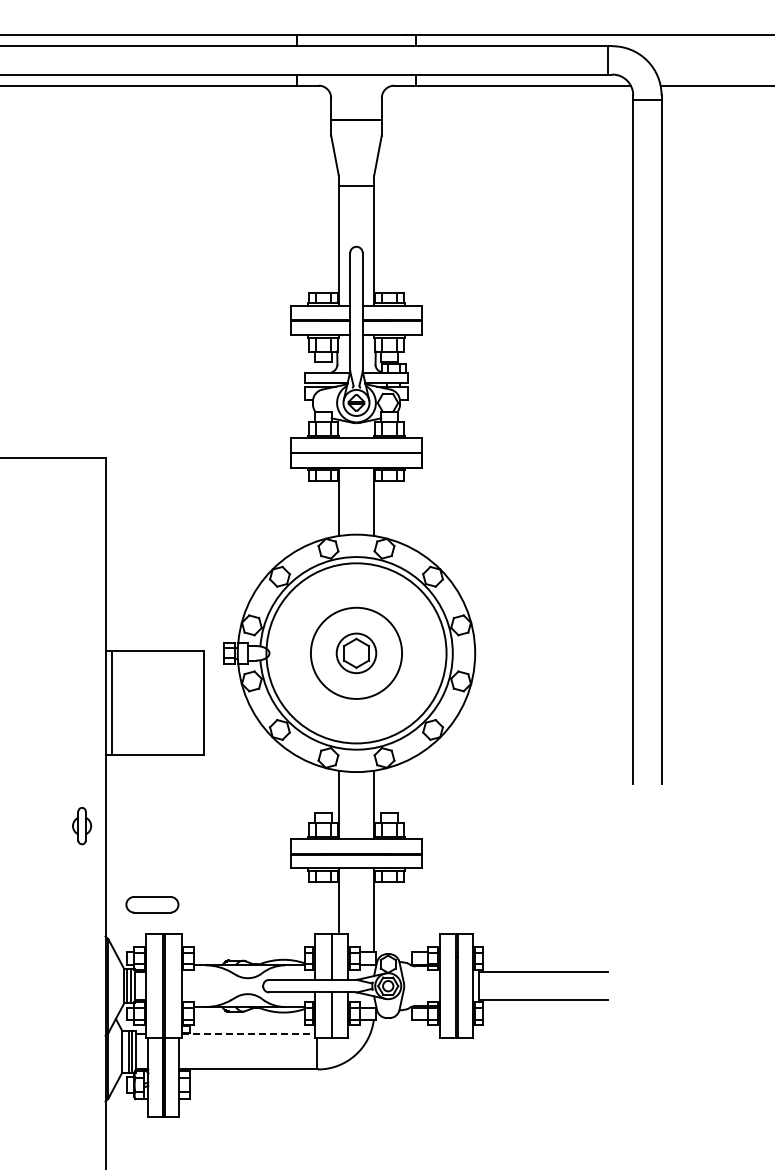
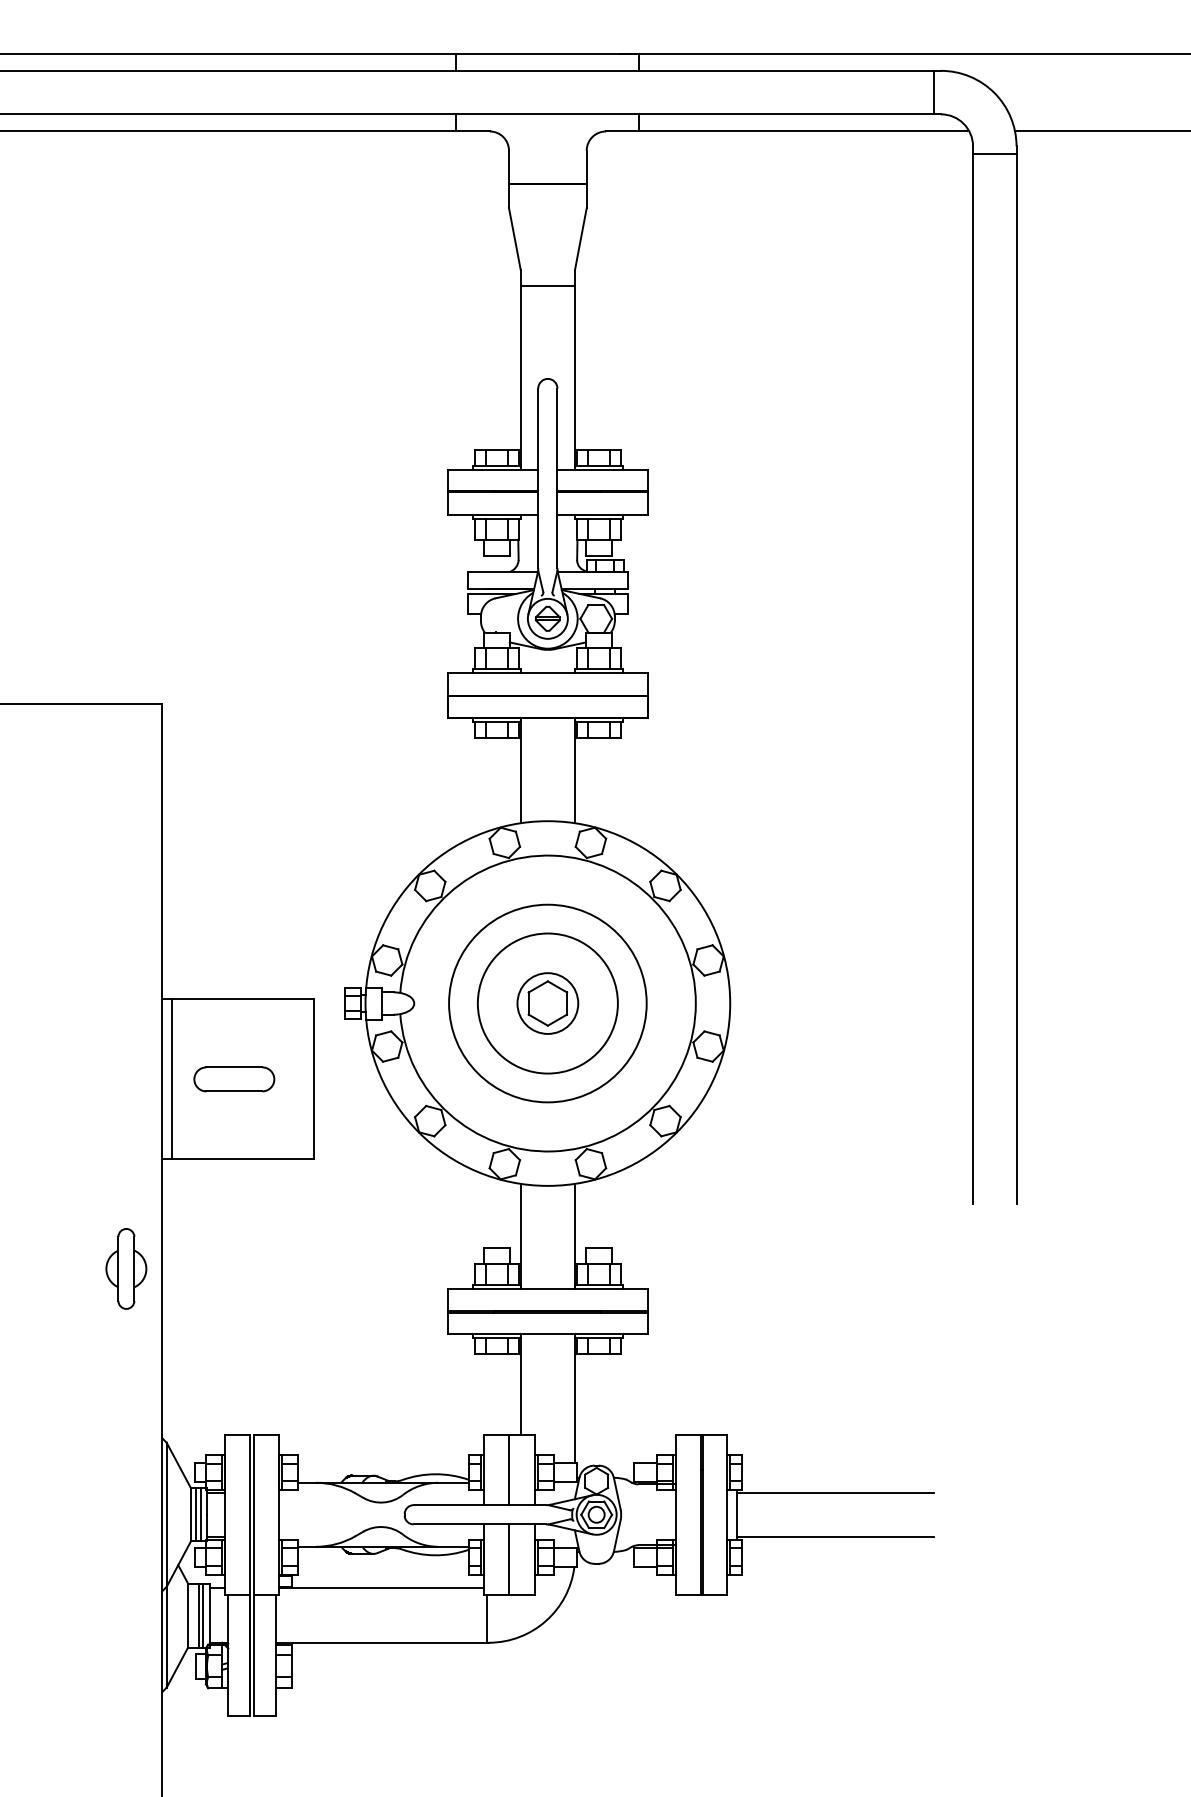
circle: (356, 653) -> (547, 1003), size x0.71
part: (81, 825) -> (125, 1267), size x1.43
part: (152, 904) -> (234, 1079), moved
line: (248, 1034) -> (381, 1589), dashed -> solid

